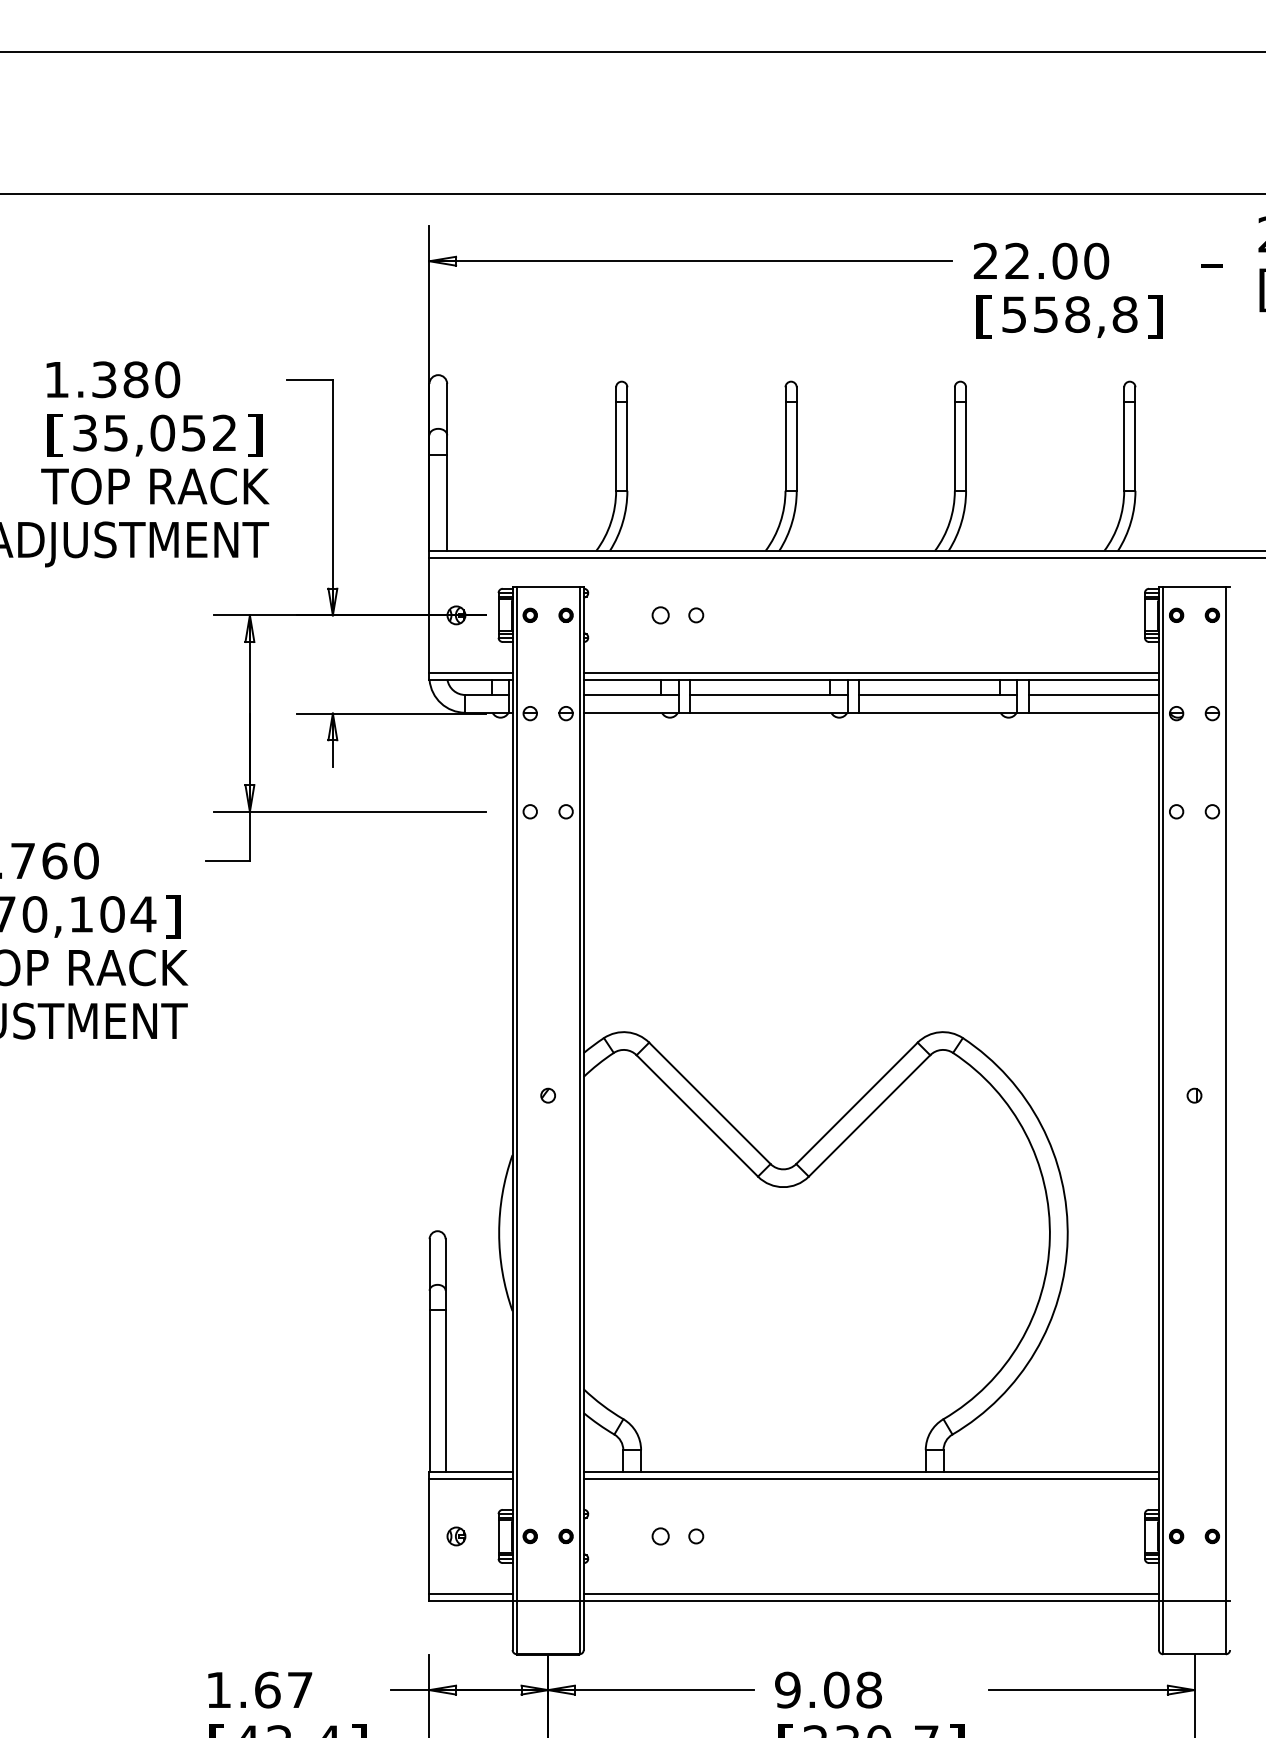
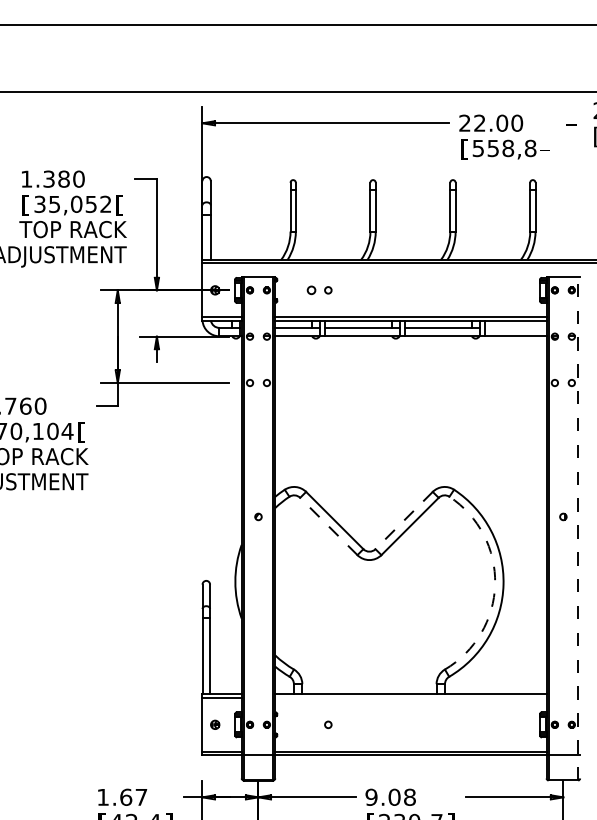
text: (1154, 316) -> (544, 149), ] -> -
text: (253, 435) -> (119, 205), ] -> [
line: (1092, 694) -> (515, 327), removed
text: (173, 916) -> (81, 432), ] -> [
line: (855, 1103) -> (403, 520), solid -> dashed
line: (696, 1115) -> (328, 526), solid -> dashed
line: (1226, 1120) -> (578, 528), solid -> dashed
arc: (1050, 1238) -> (495, 584), solid -> dashed
line: (870, 1478) -> (410, 697), removed
circle: (660, 1535) -> (311, 724), removed

